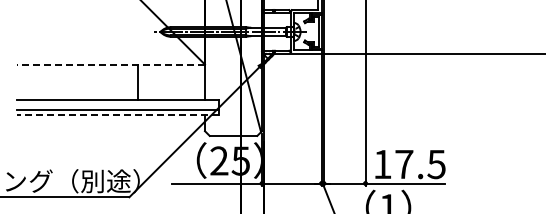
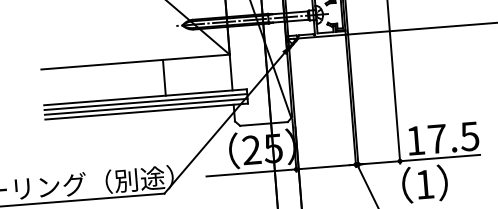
line: (111, 64) -> (136, 61), dashed -> solid
line: (118, 105) -> (146, 102), added
line: (117, 114) -> (145, 111), dashed -> solid

